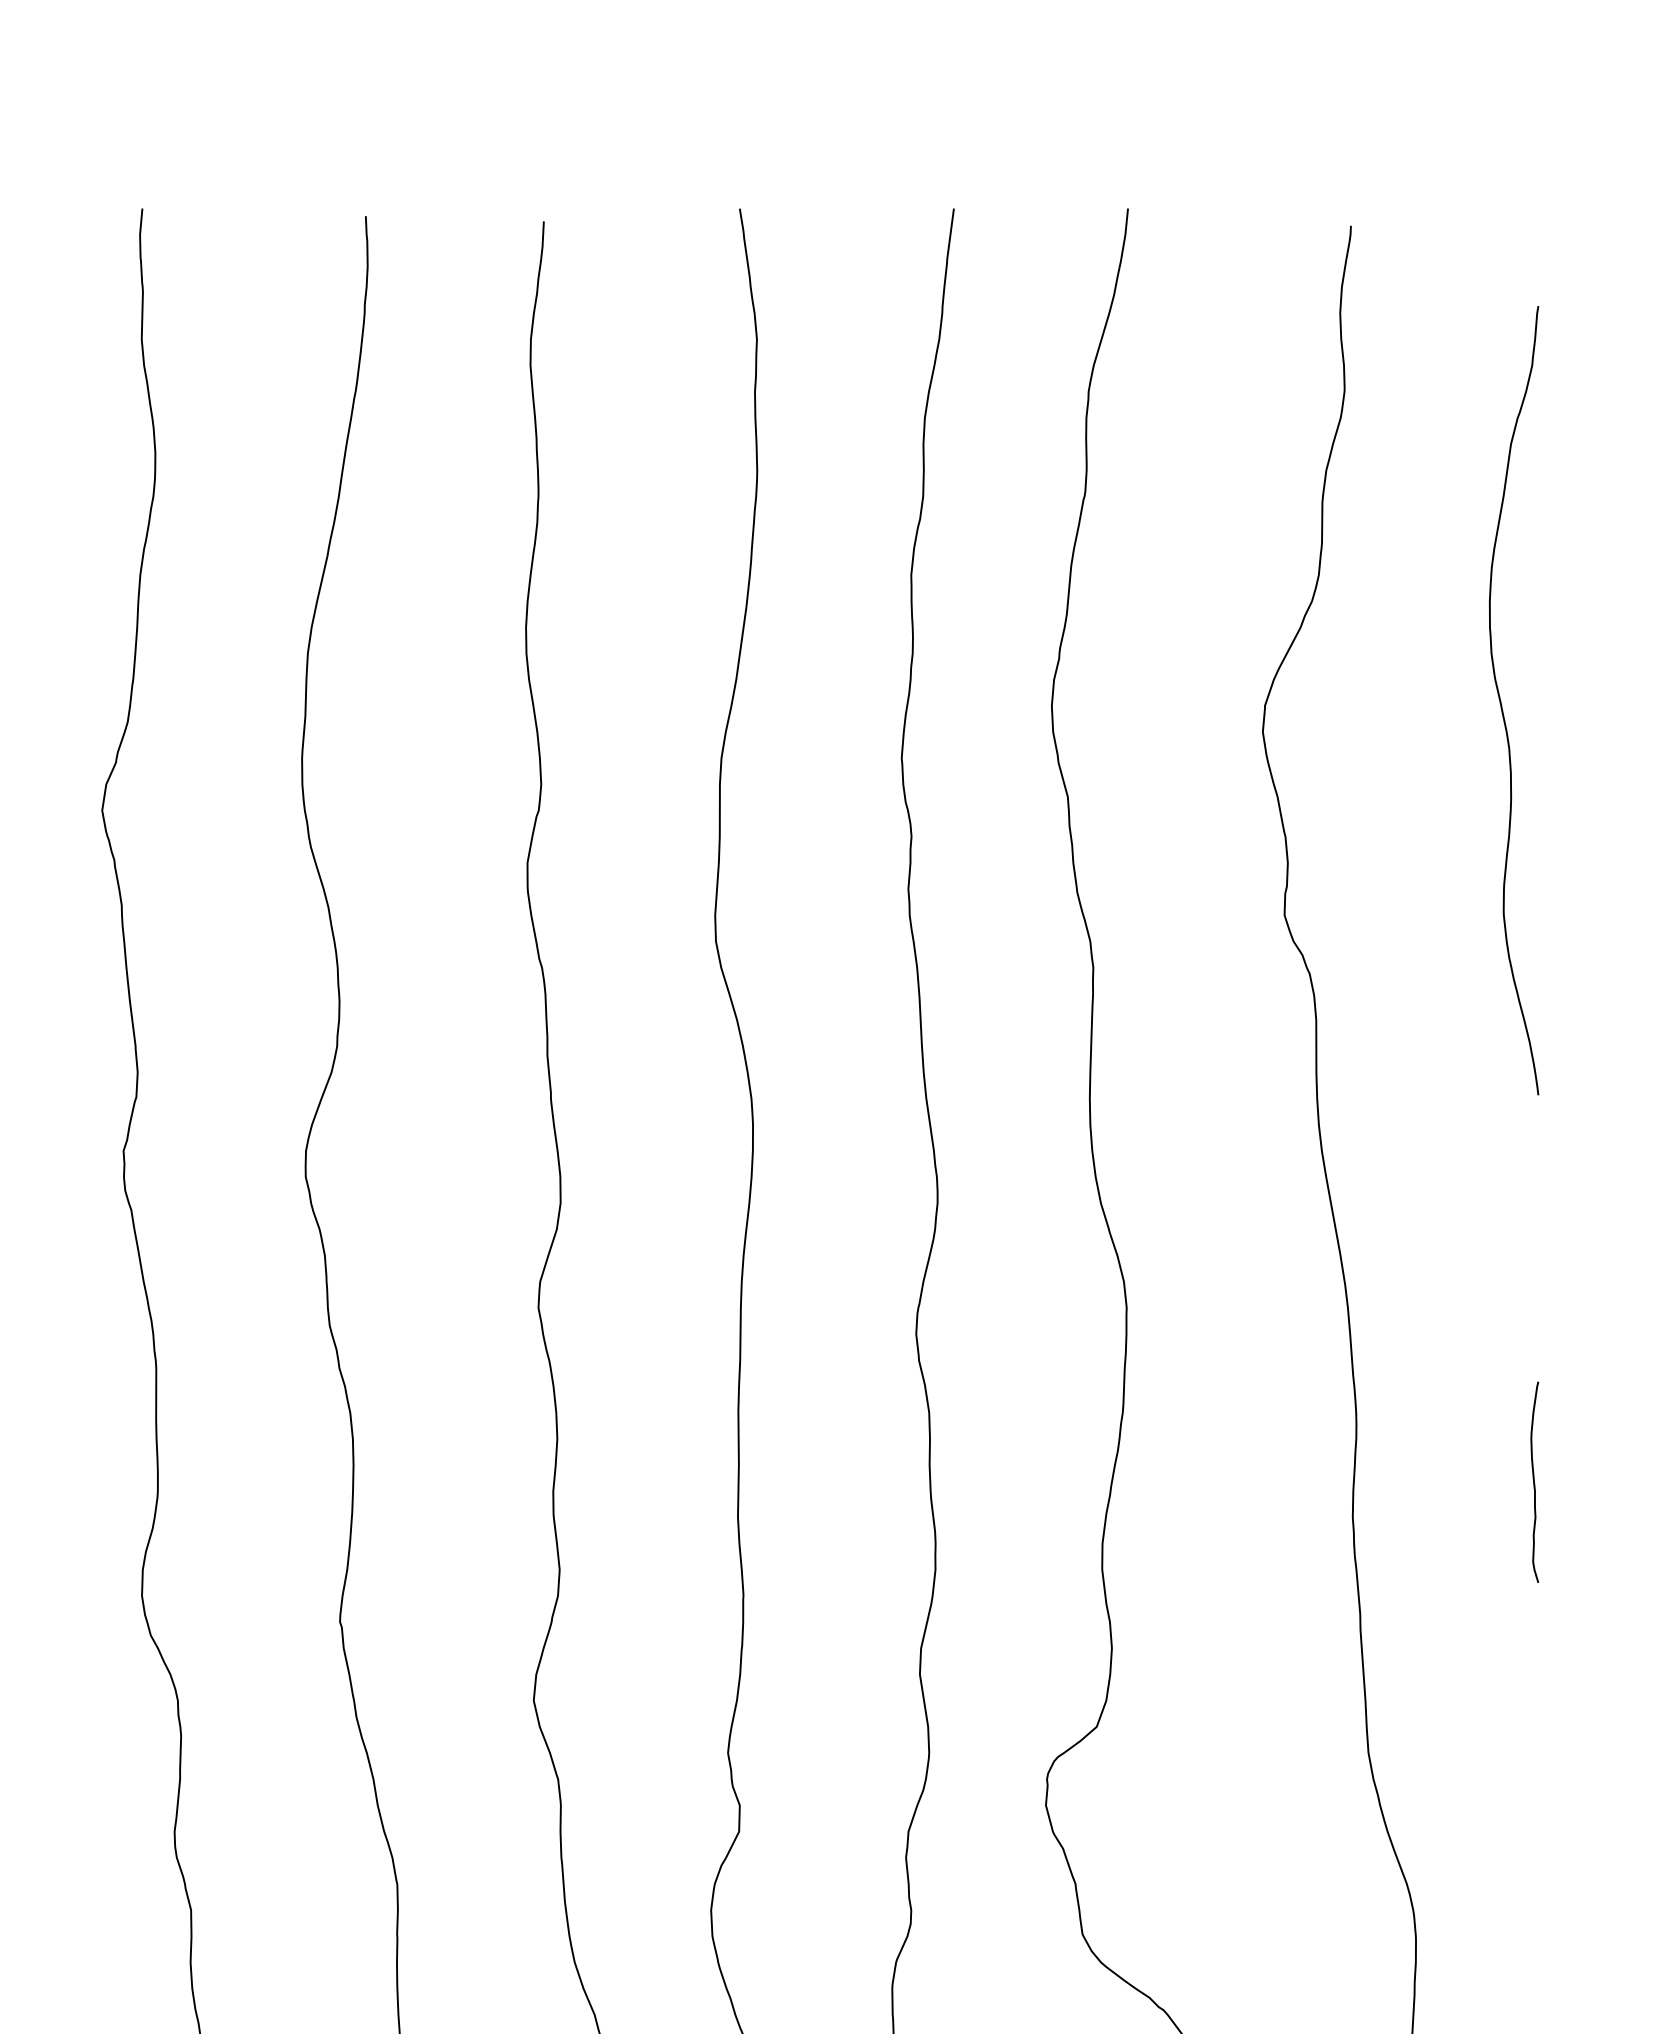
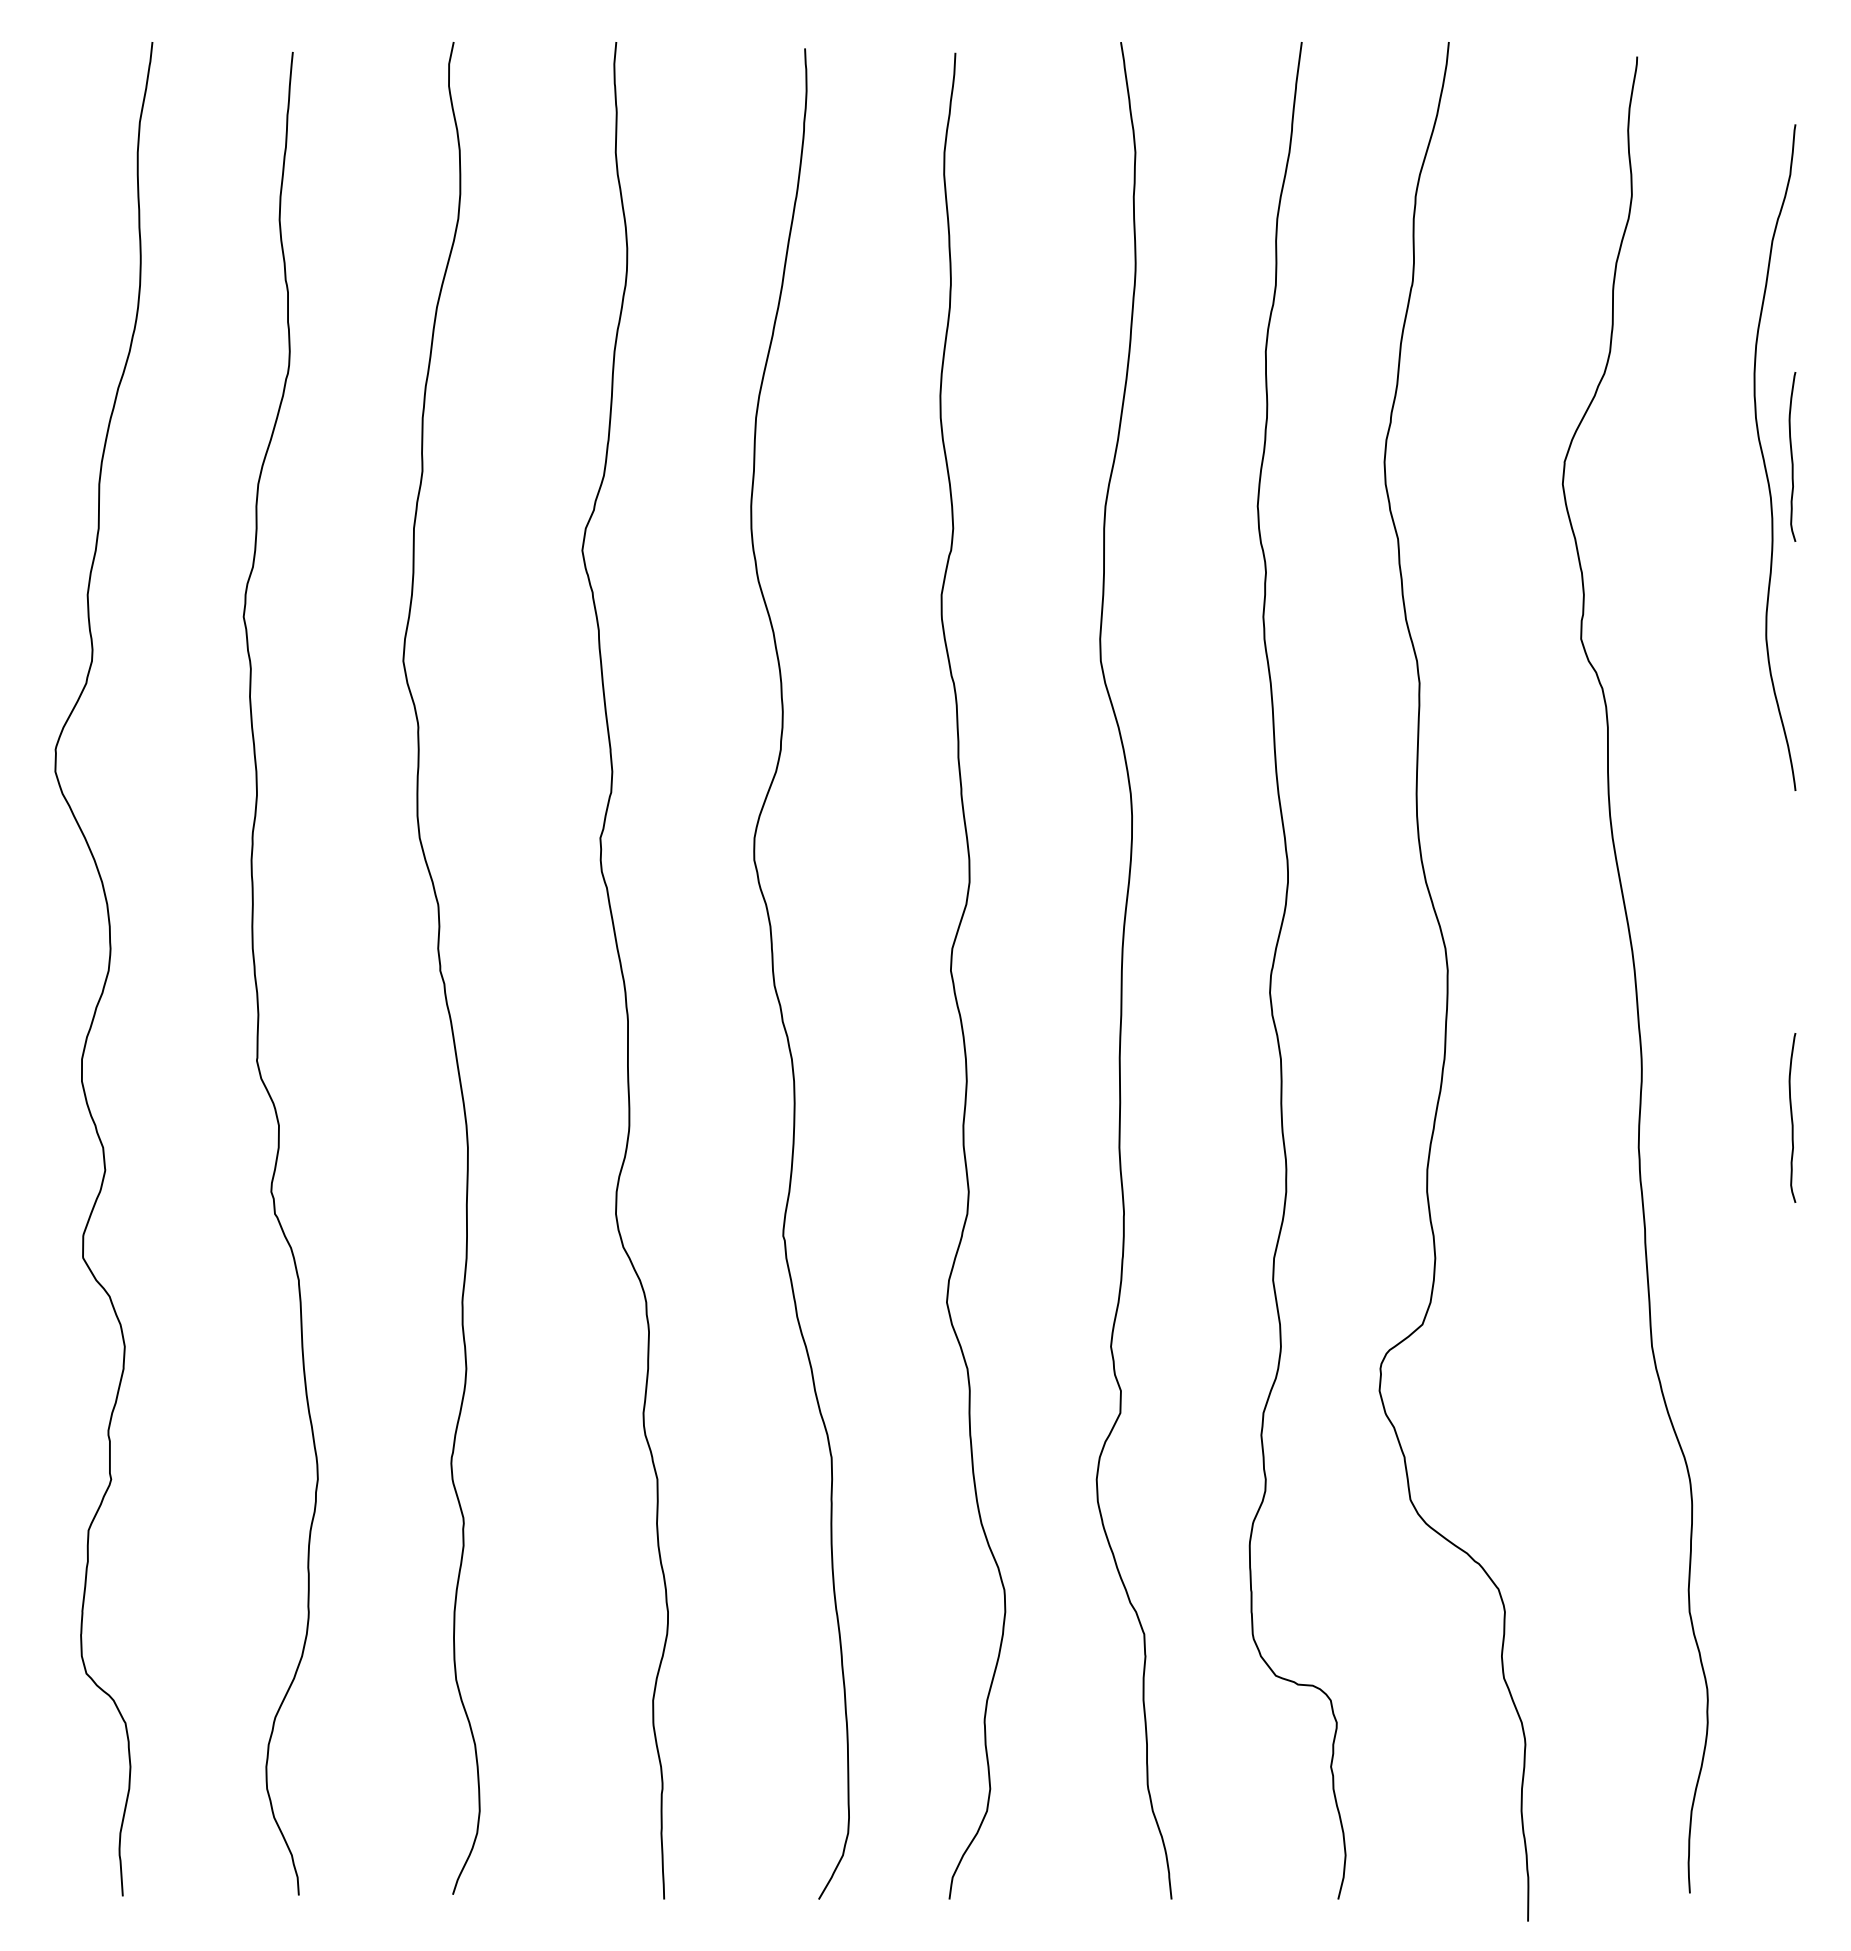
curve: (1534, 699) -> (1792, 456), added

